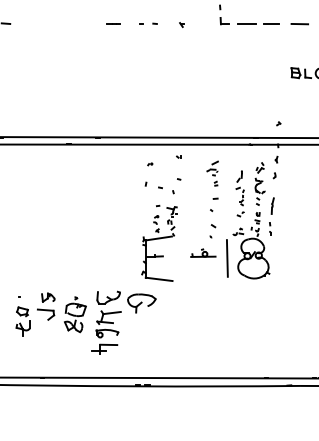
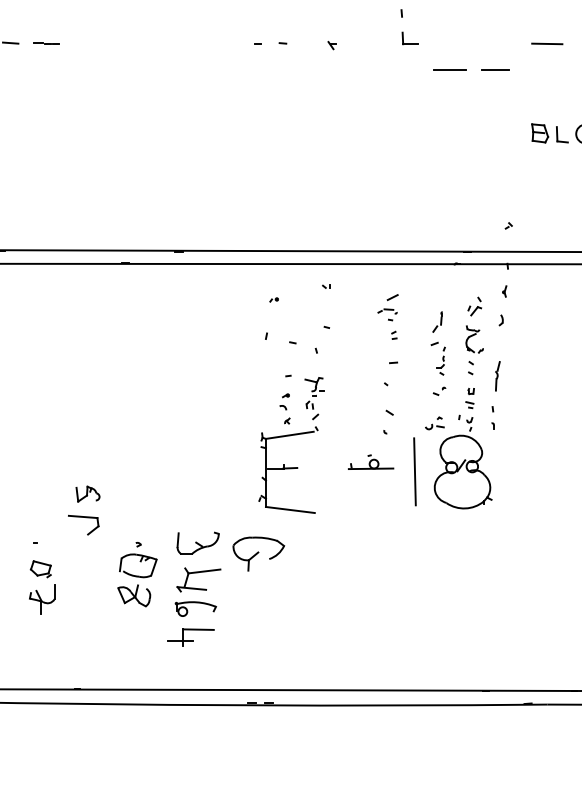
line: (113, 23) -> (46, 42), moved
line: (256, 23) -> (468, 68), moved
part: (46, 306) -> (84, 510), moved

